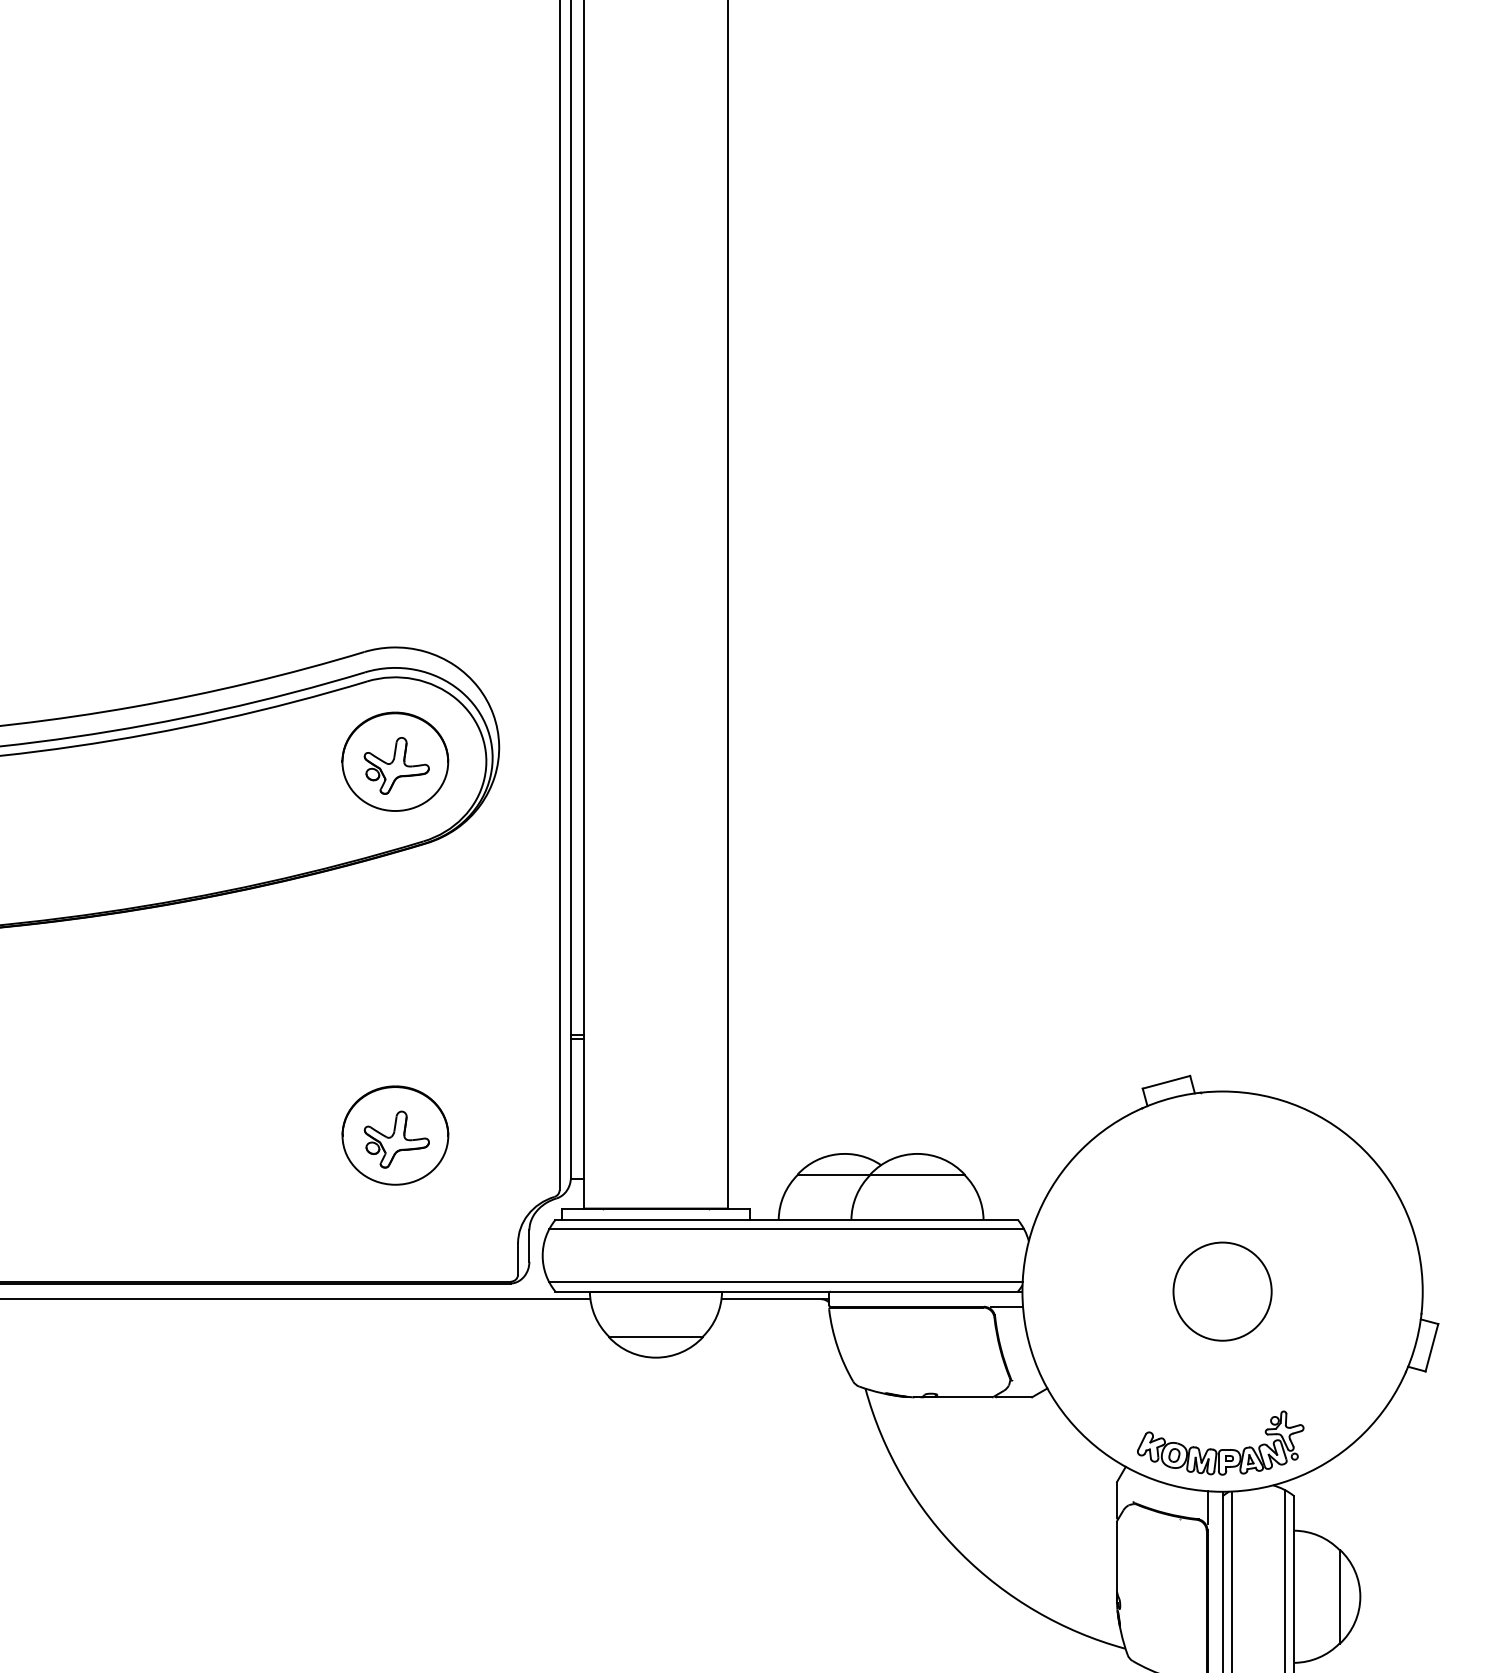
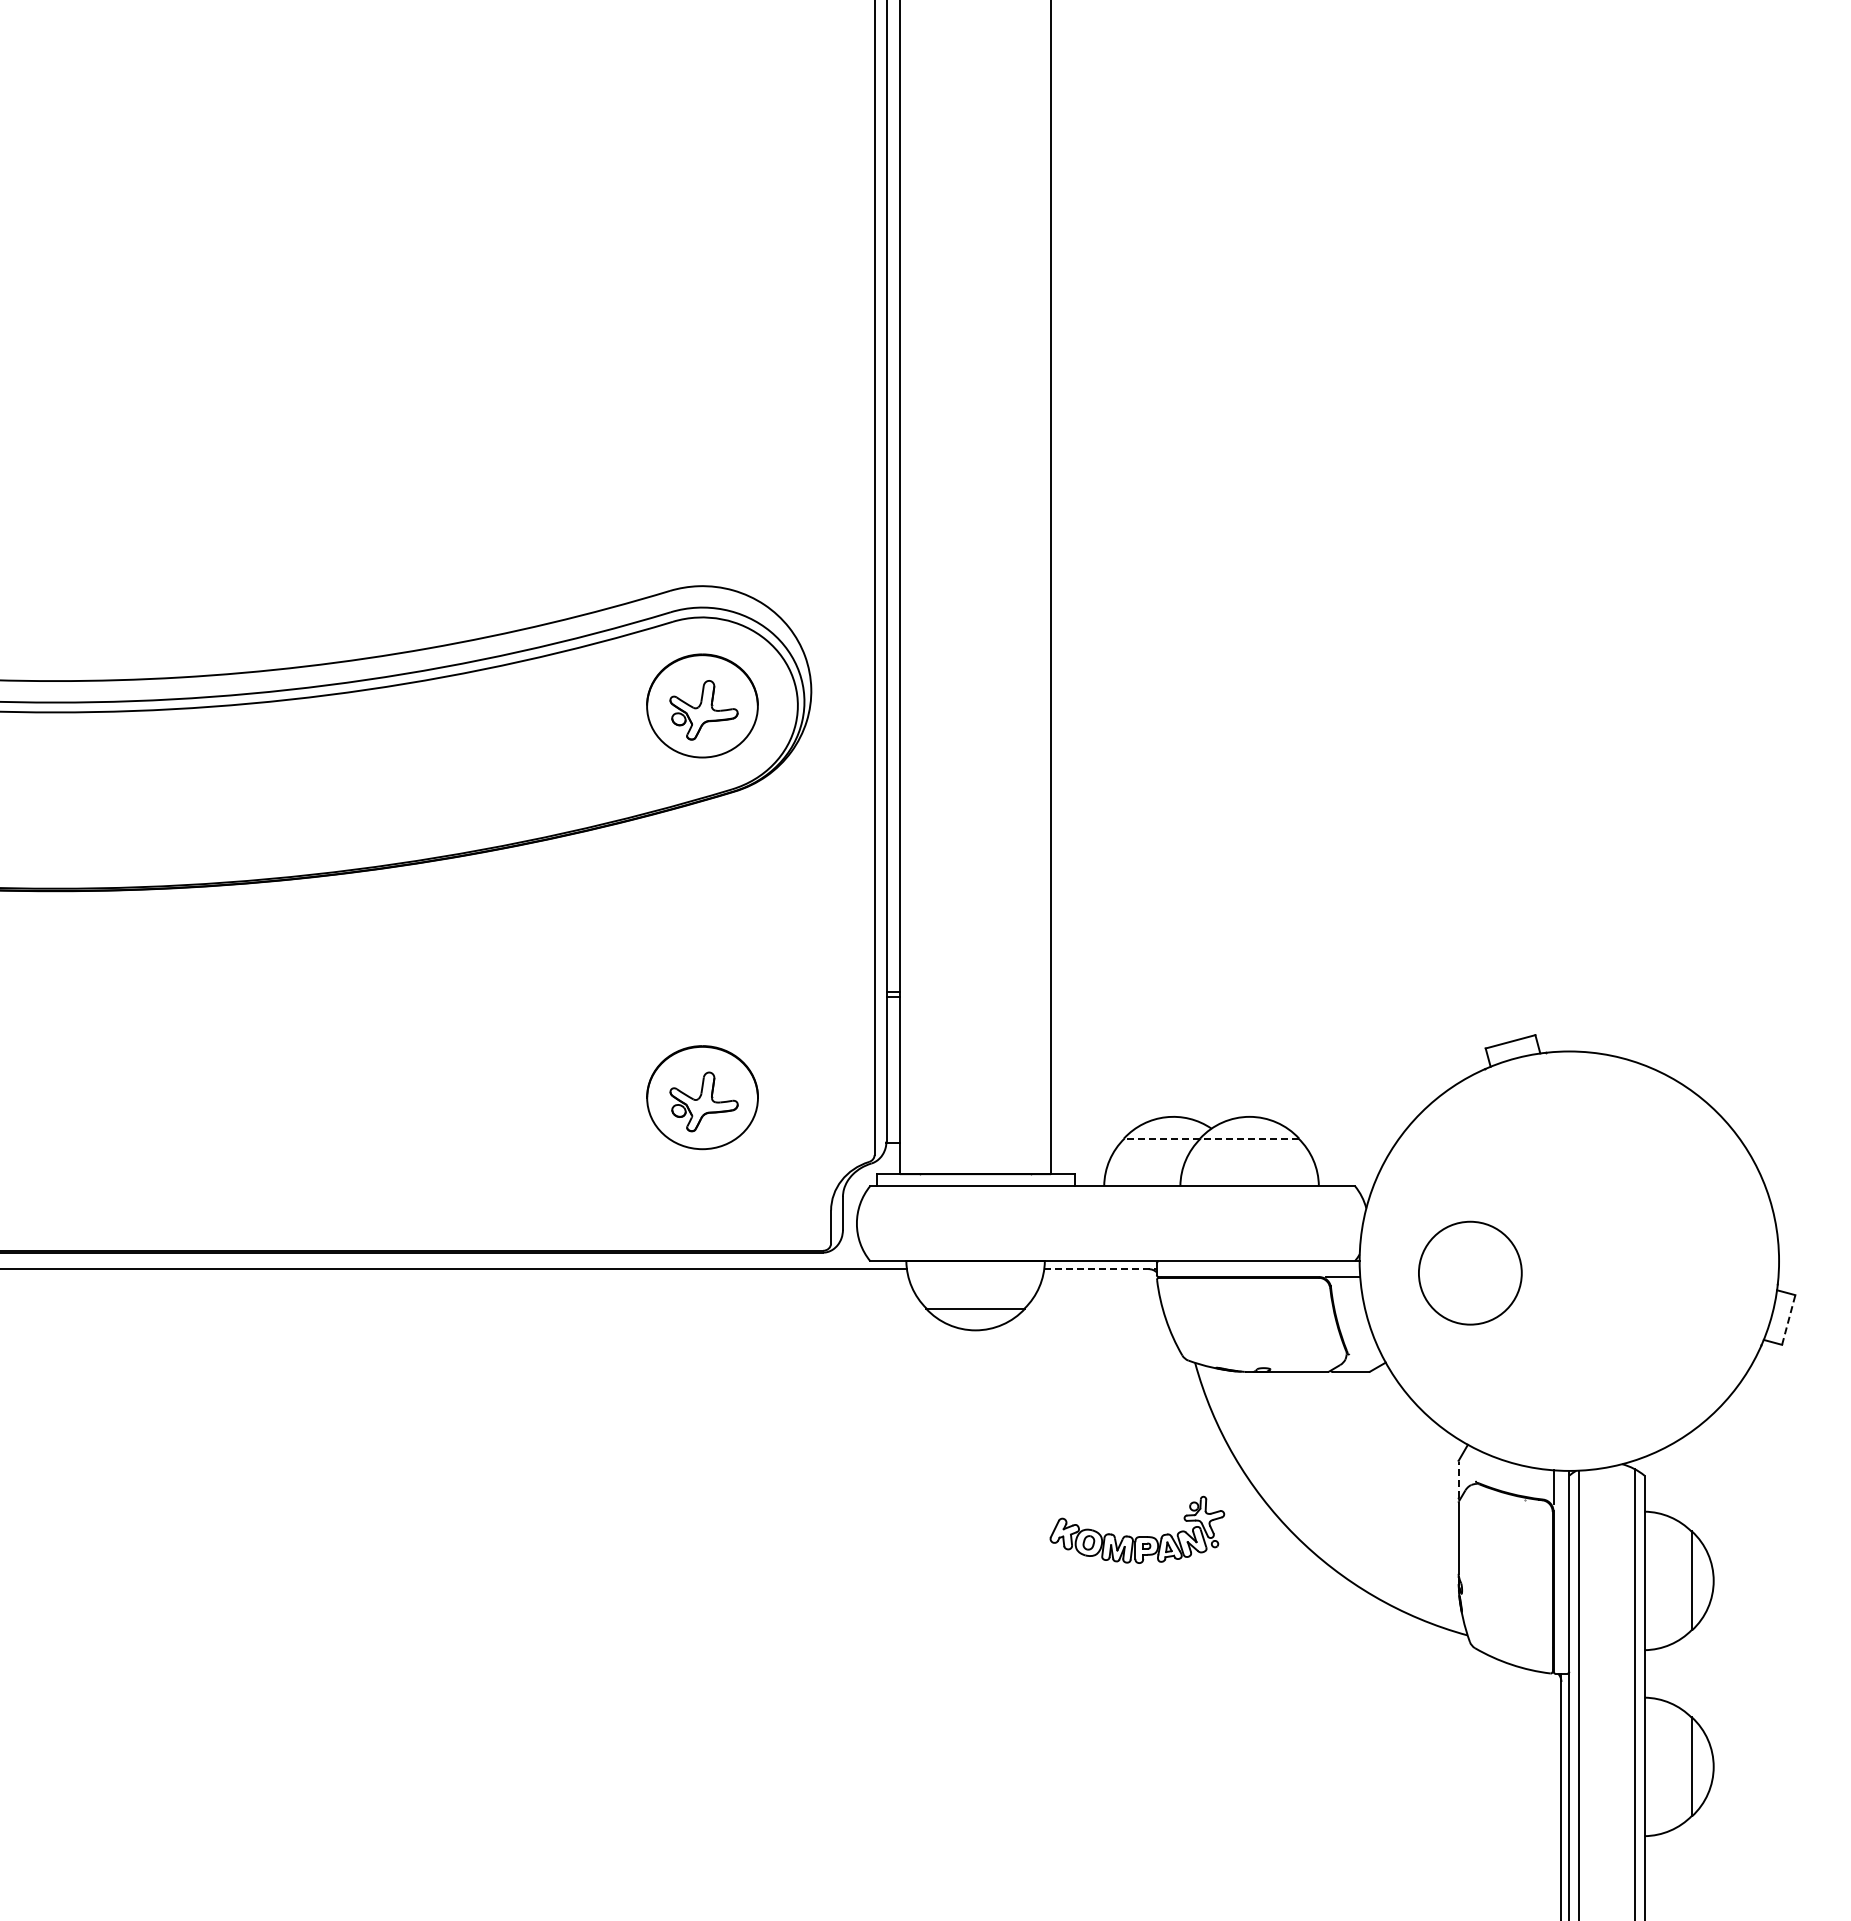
line: (881, 1174) -> (1211, 1138), solid -> dashed
line: (786, 1228) -> (1112, 1195), removed
line: (785, 1282) -> (1111, 1251), removed
circle: (1222, 1290) -> (1470, 1272), moved
line: (776, 1299) -> (1101, 1269), solid -> dashed
line: (1431, 1348) -> (1788, 1320), solid -> dashed
part: (1220, 1449) -> (1137, 1536), moved
line: (1116, 1499) -> (1458, 1479), solid -> dashed

